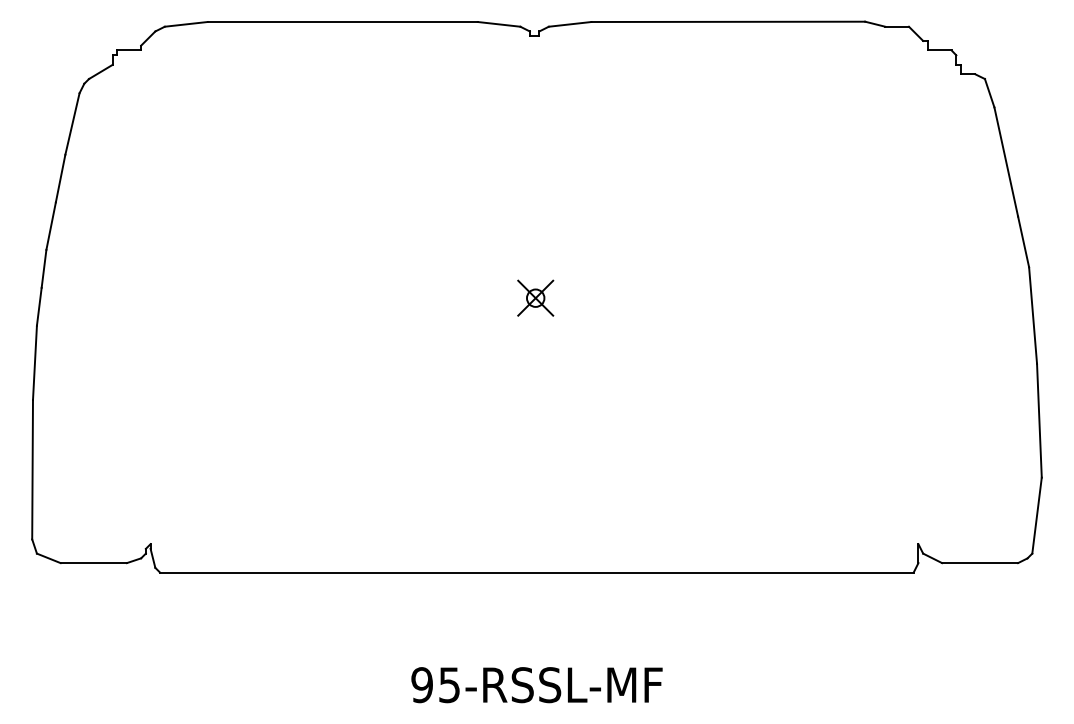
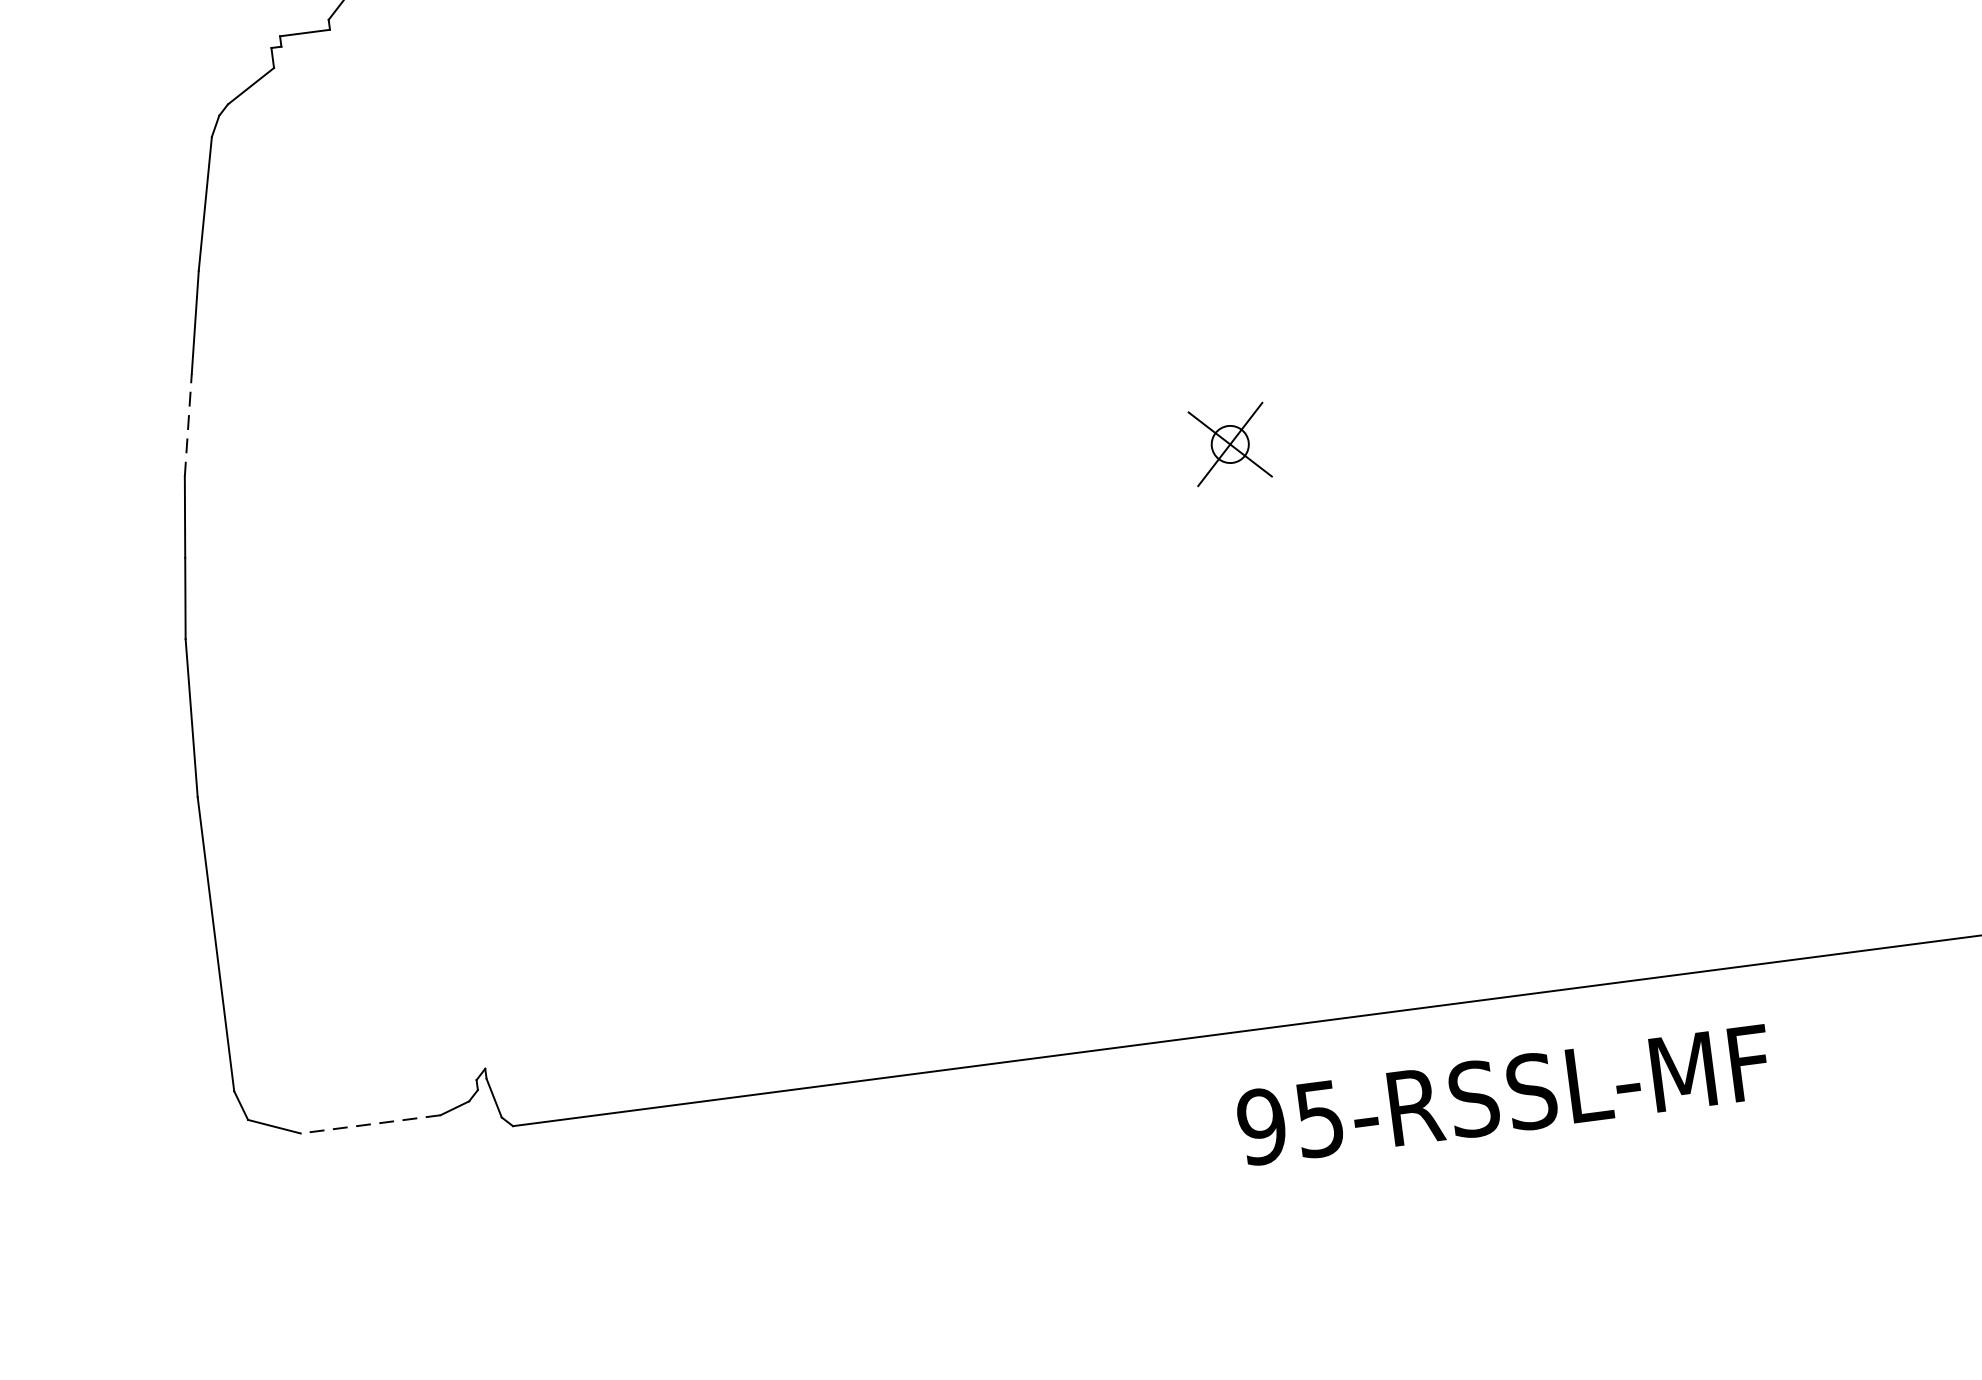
line: (51, 225) -> (188, 423), solid -> dashed
line: (93, 563) -> (370, 1125), solid -> dashed
text: (536, 685) -> (1503, 1096), moved

